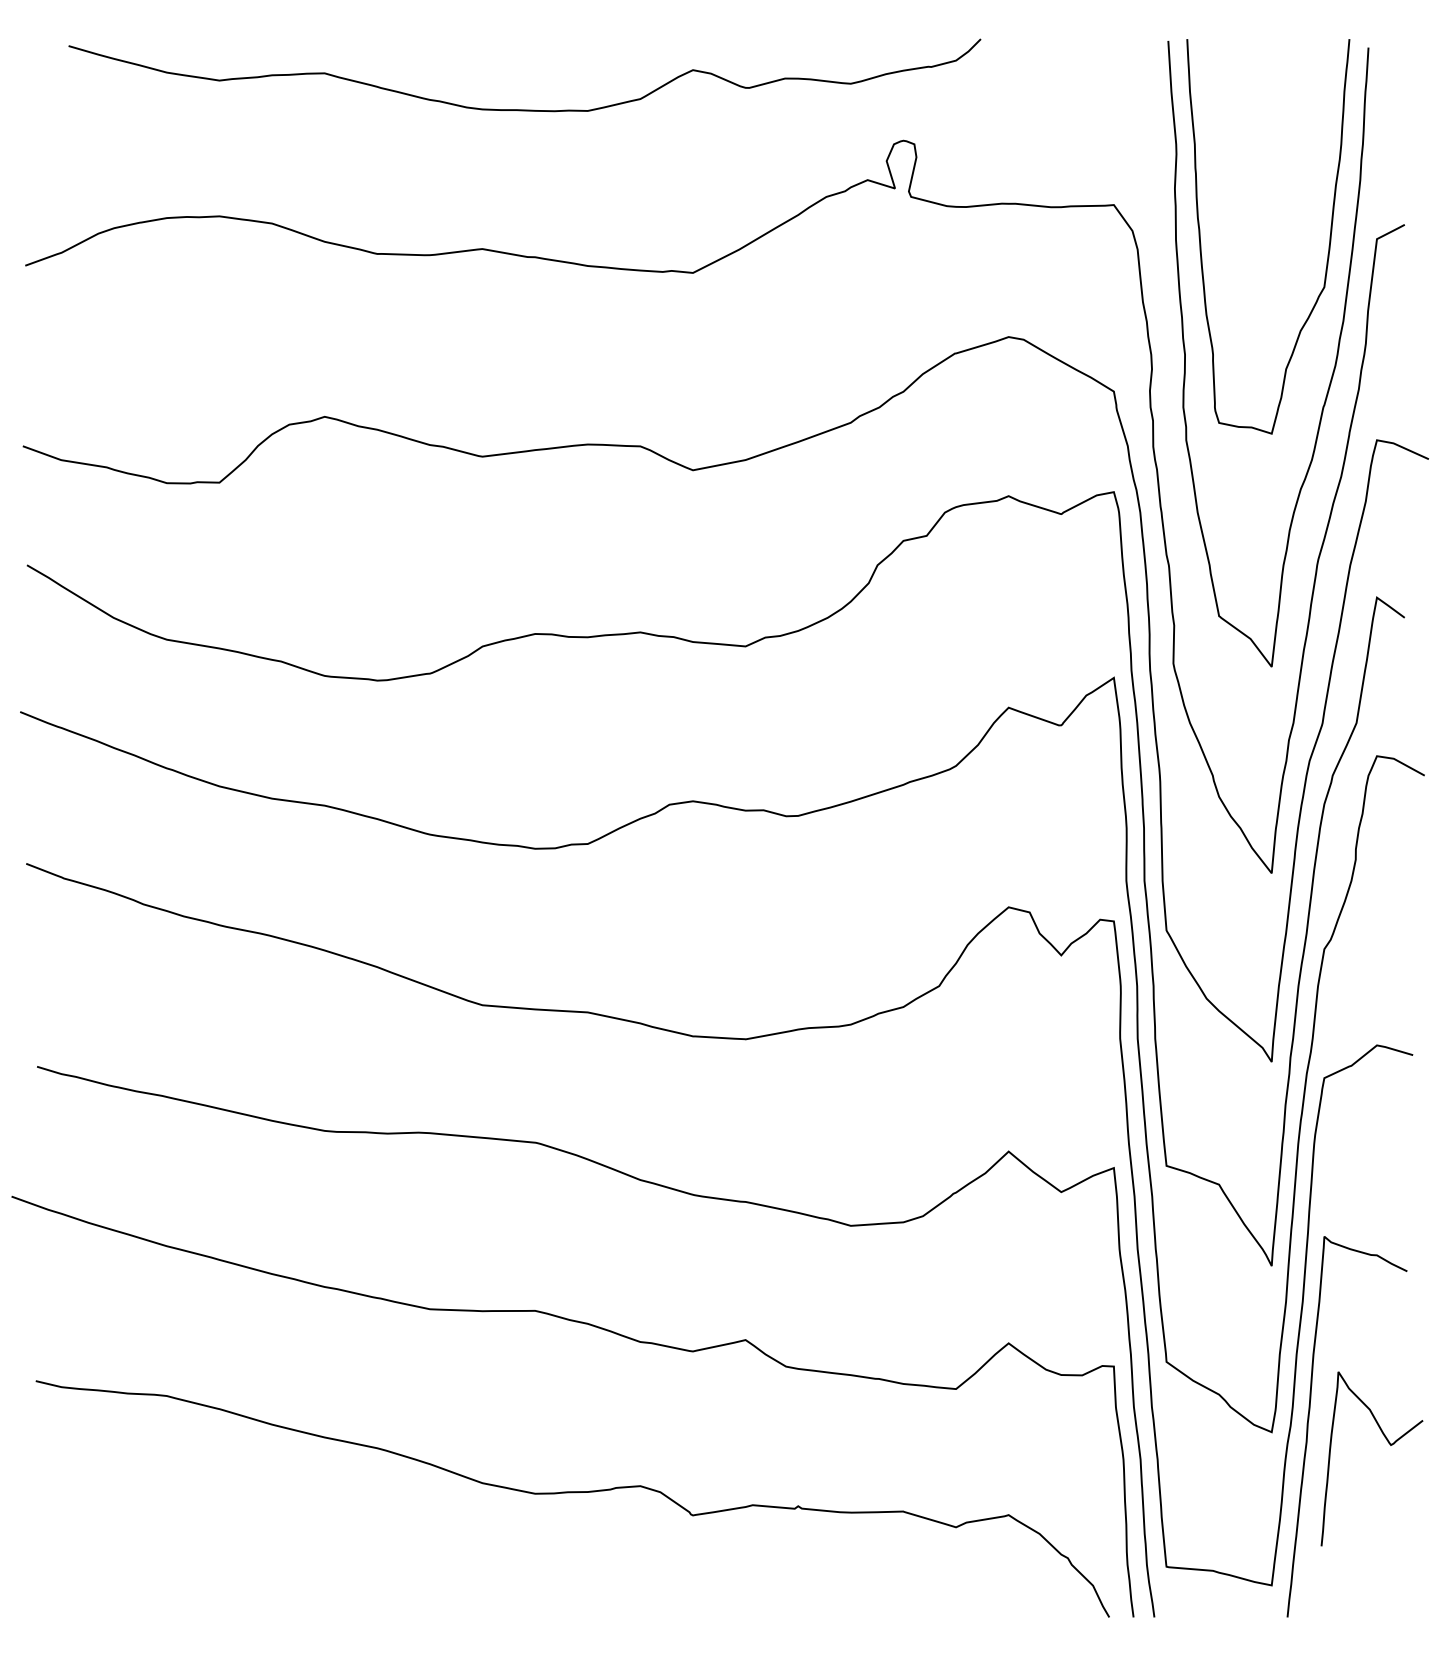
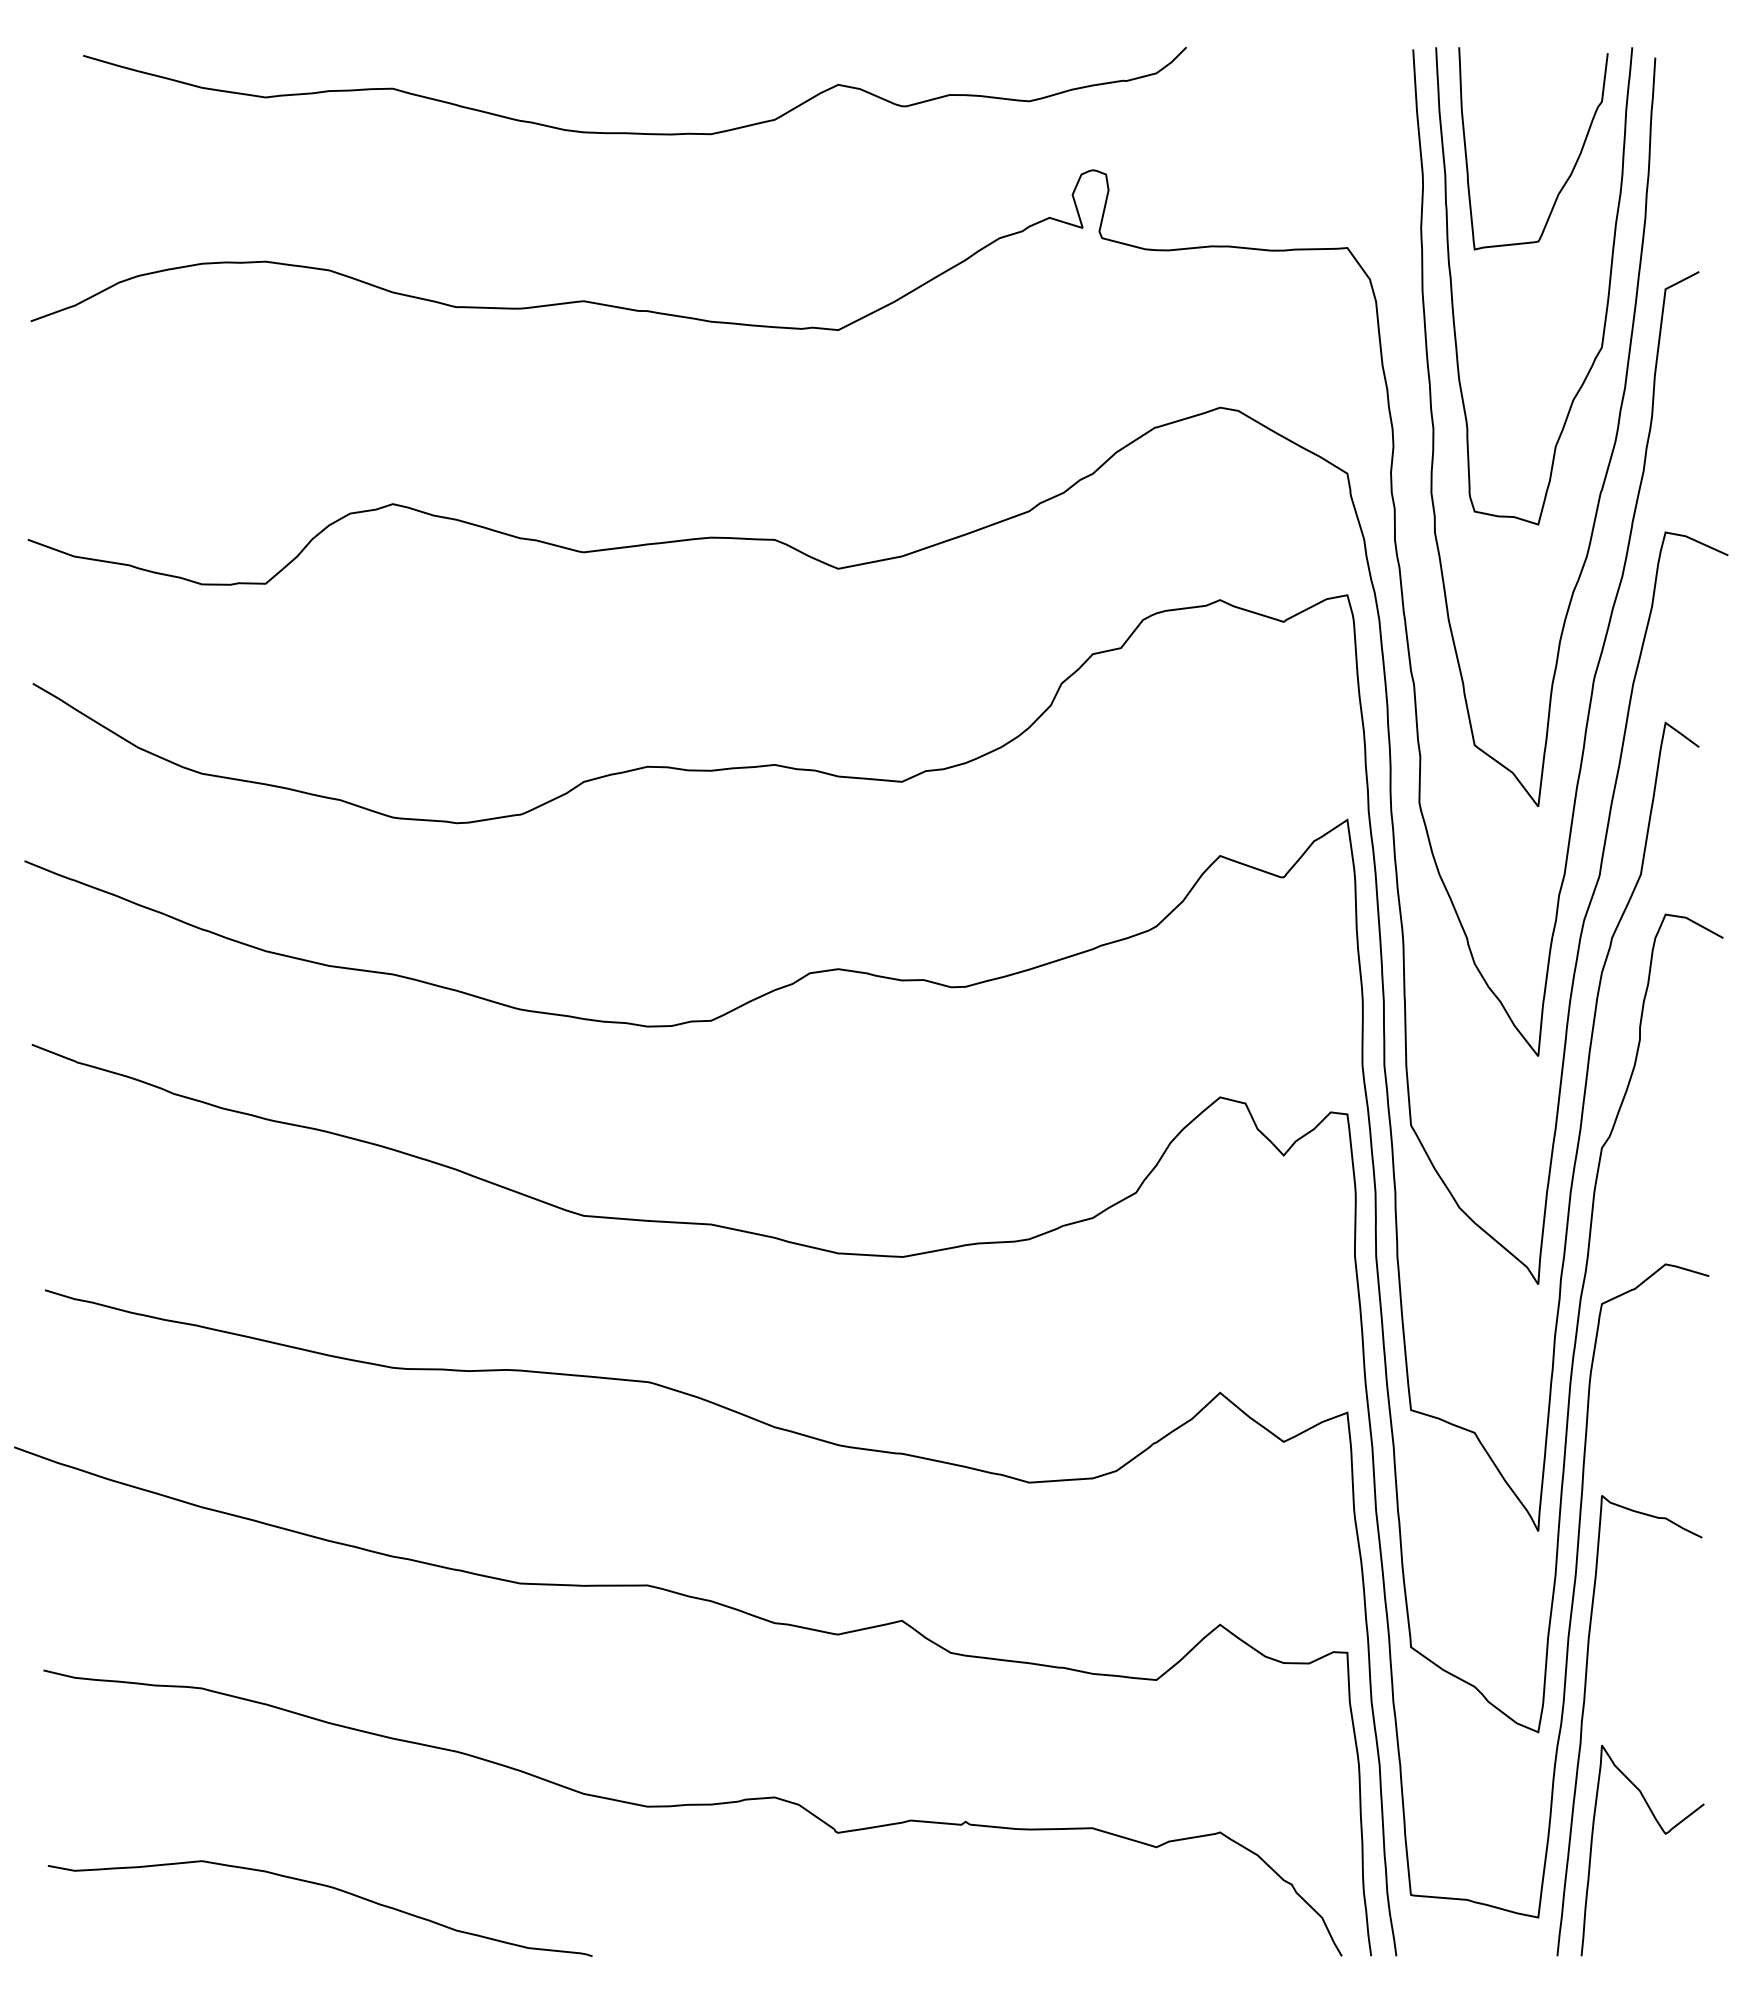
curve: (1300, 139) -> (1572, 168), added
curve: (1390, 1445) -> (1664, 1834), moved
curve: (267, 1559) -> (323, 1886), added

